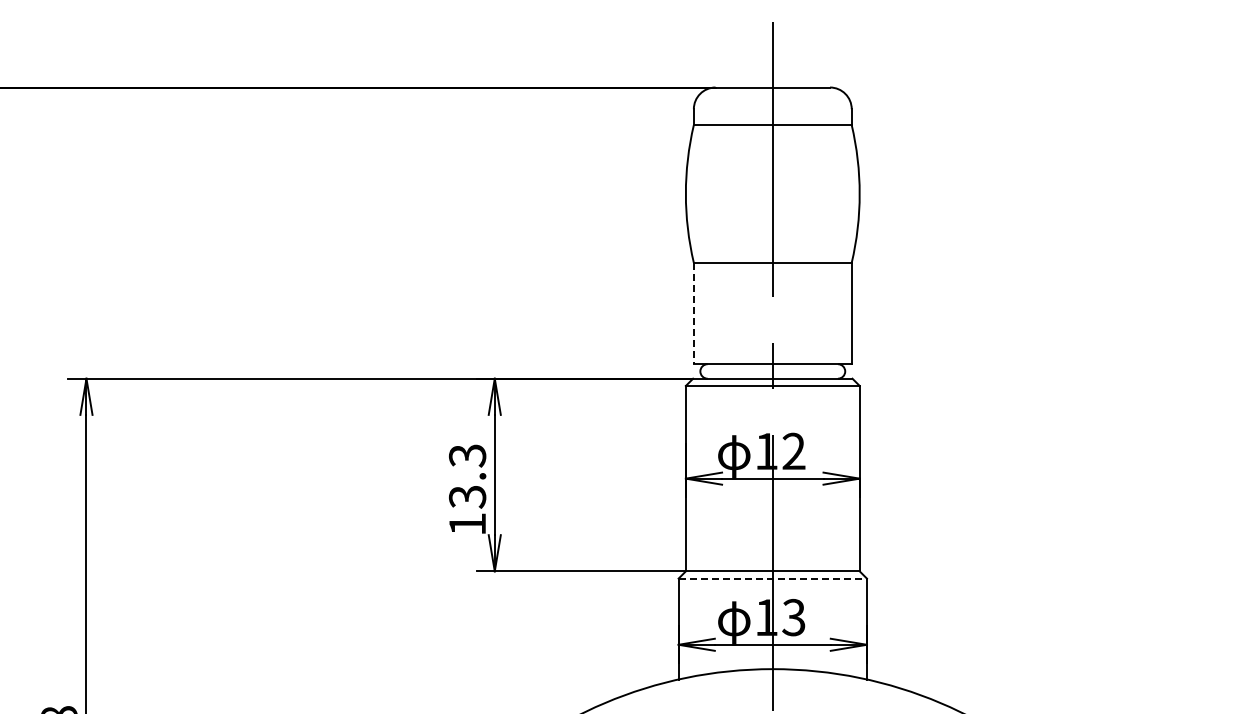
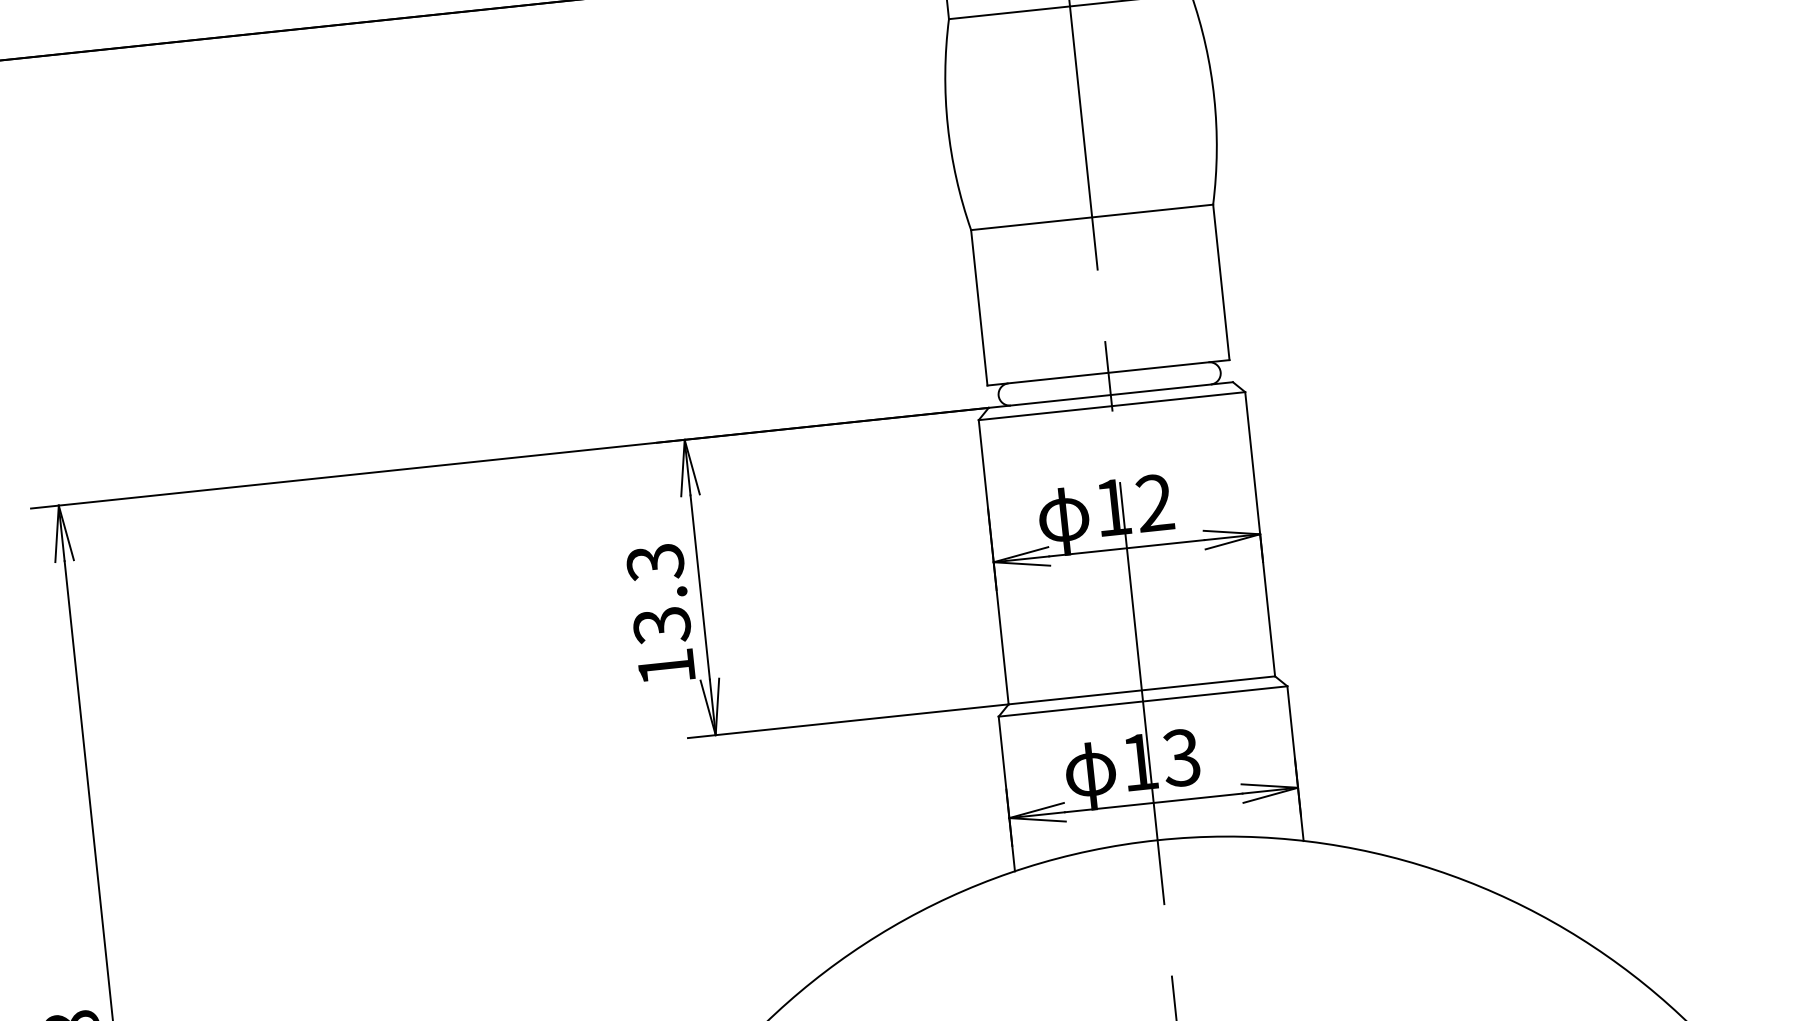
line: (693, 313) -> (978, 307), dashed -> solid
line: (773, 578) -> (1144, 701), dashed -> solid

